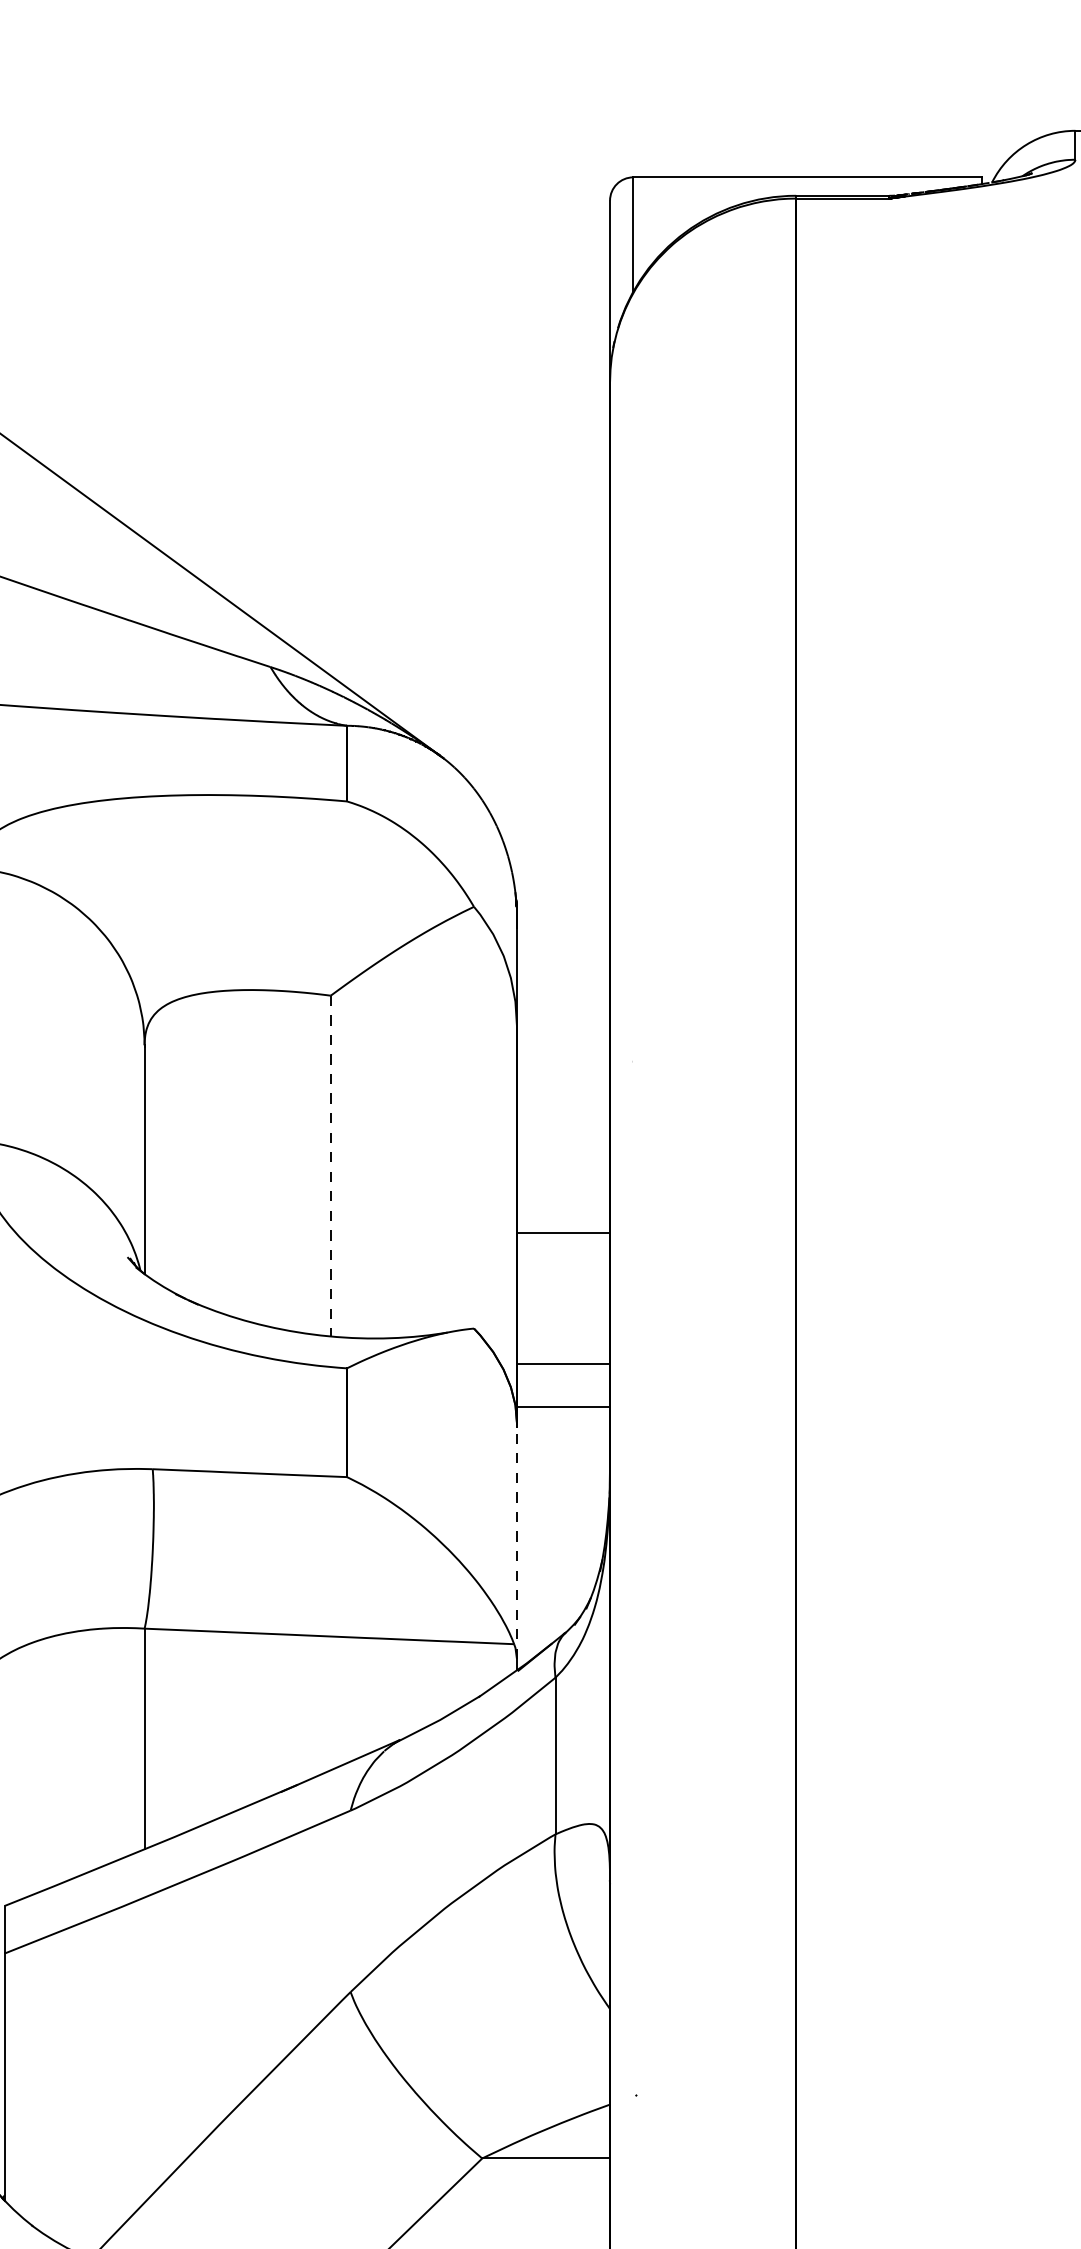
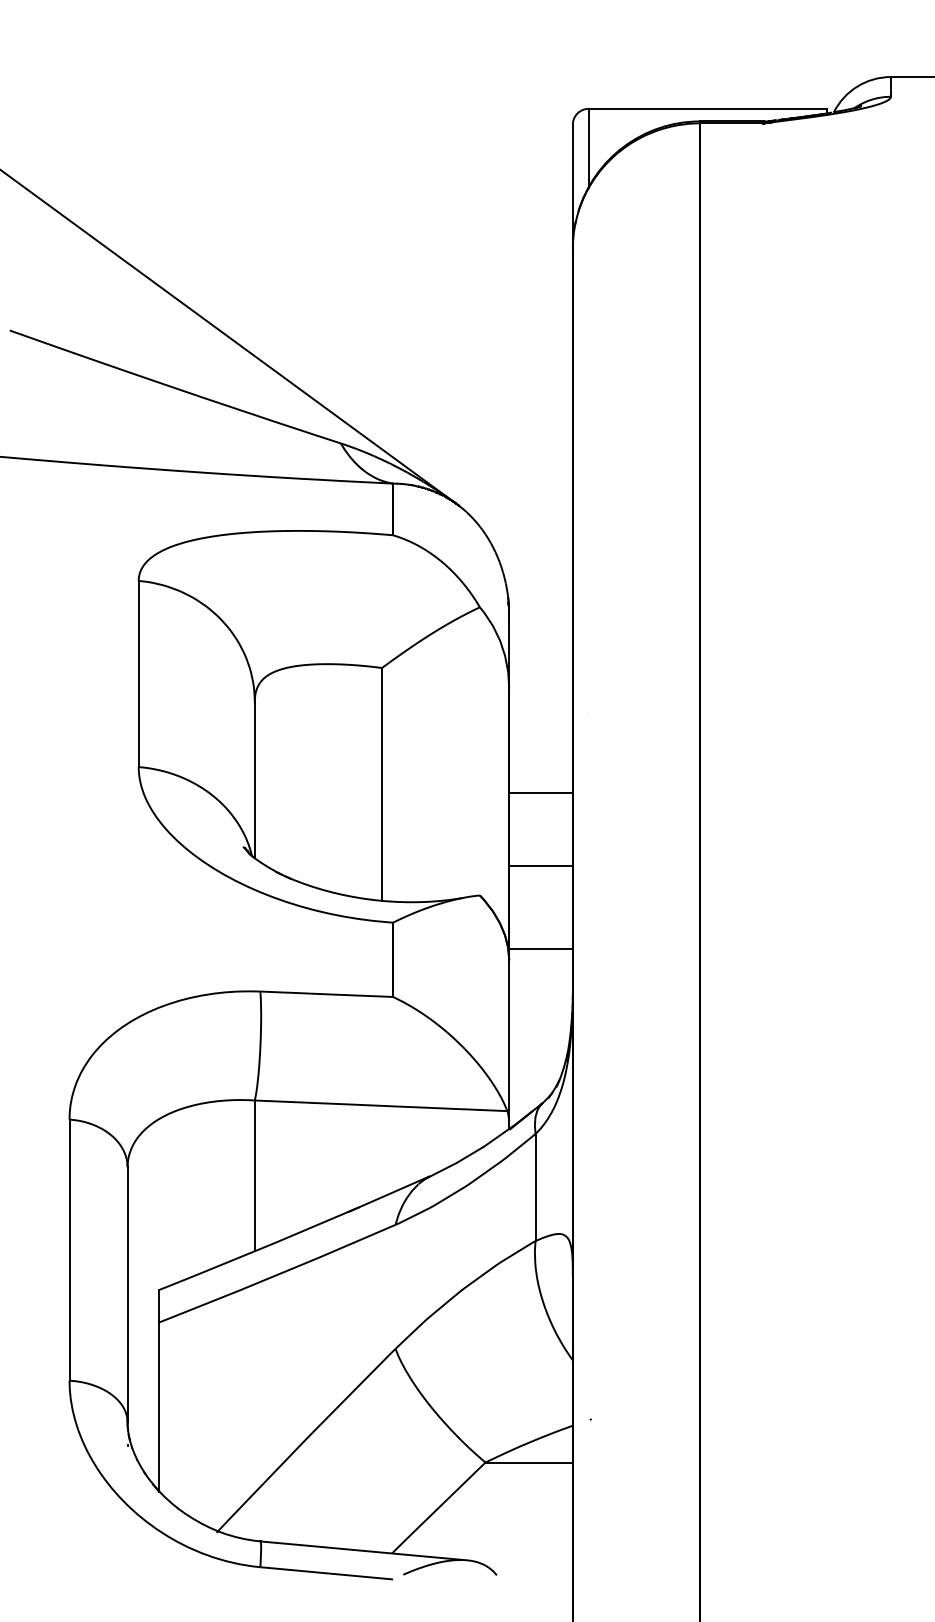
line: (331, 1166) -> (382, 784), dashed -> solid
line: (562, 1233) -> (540, 793), moved
line: (562, 1363) -> (540, 865), moved
line: (517, 1540) -> (509, 1040), dashed -> solid

